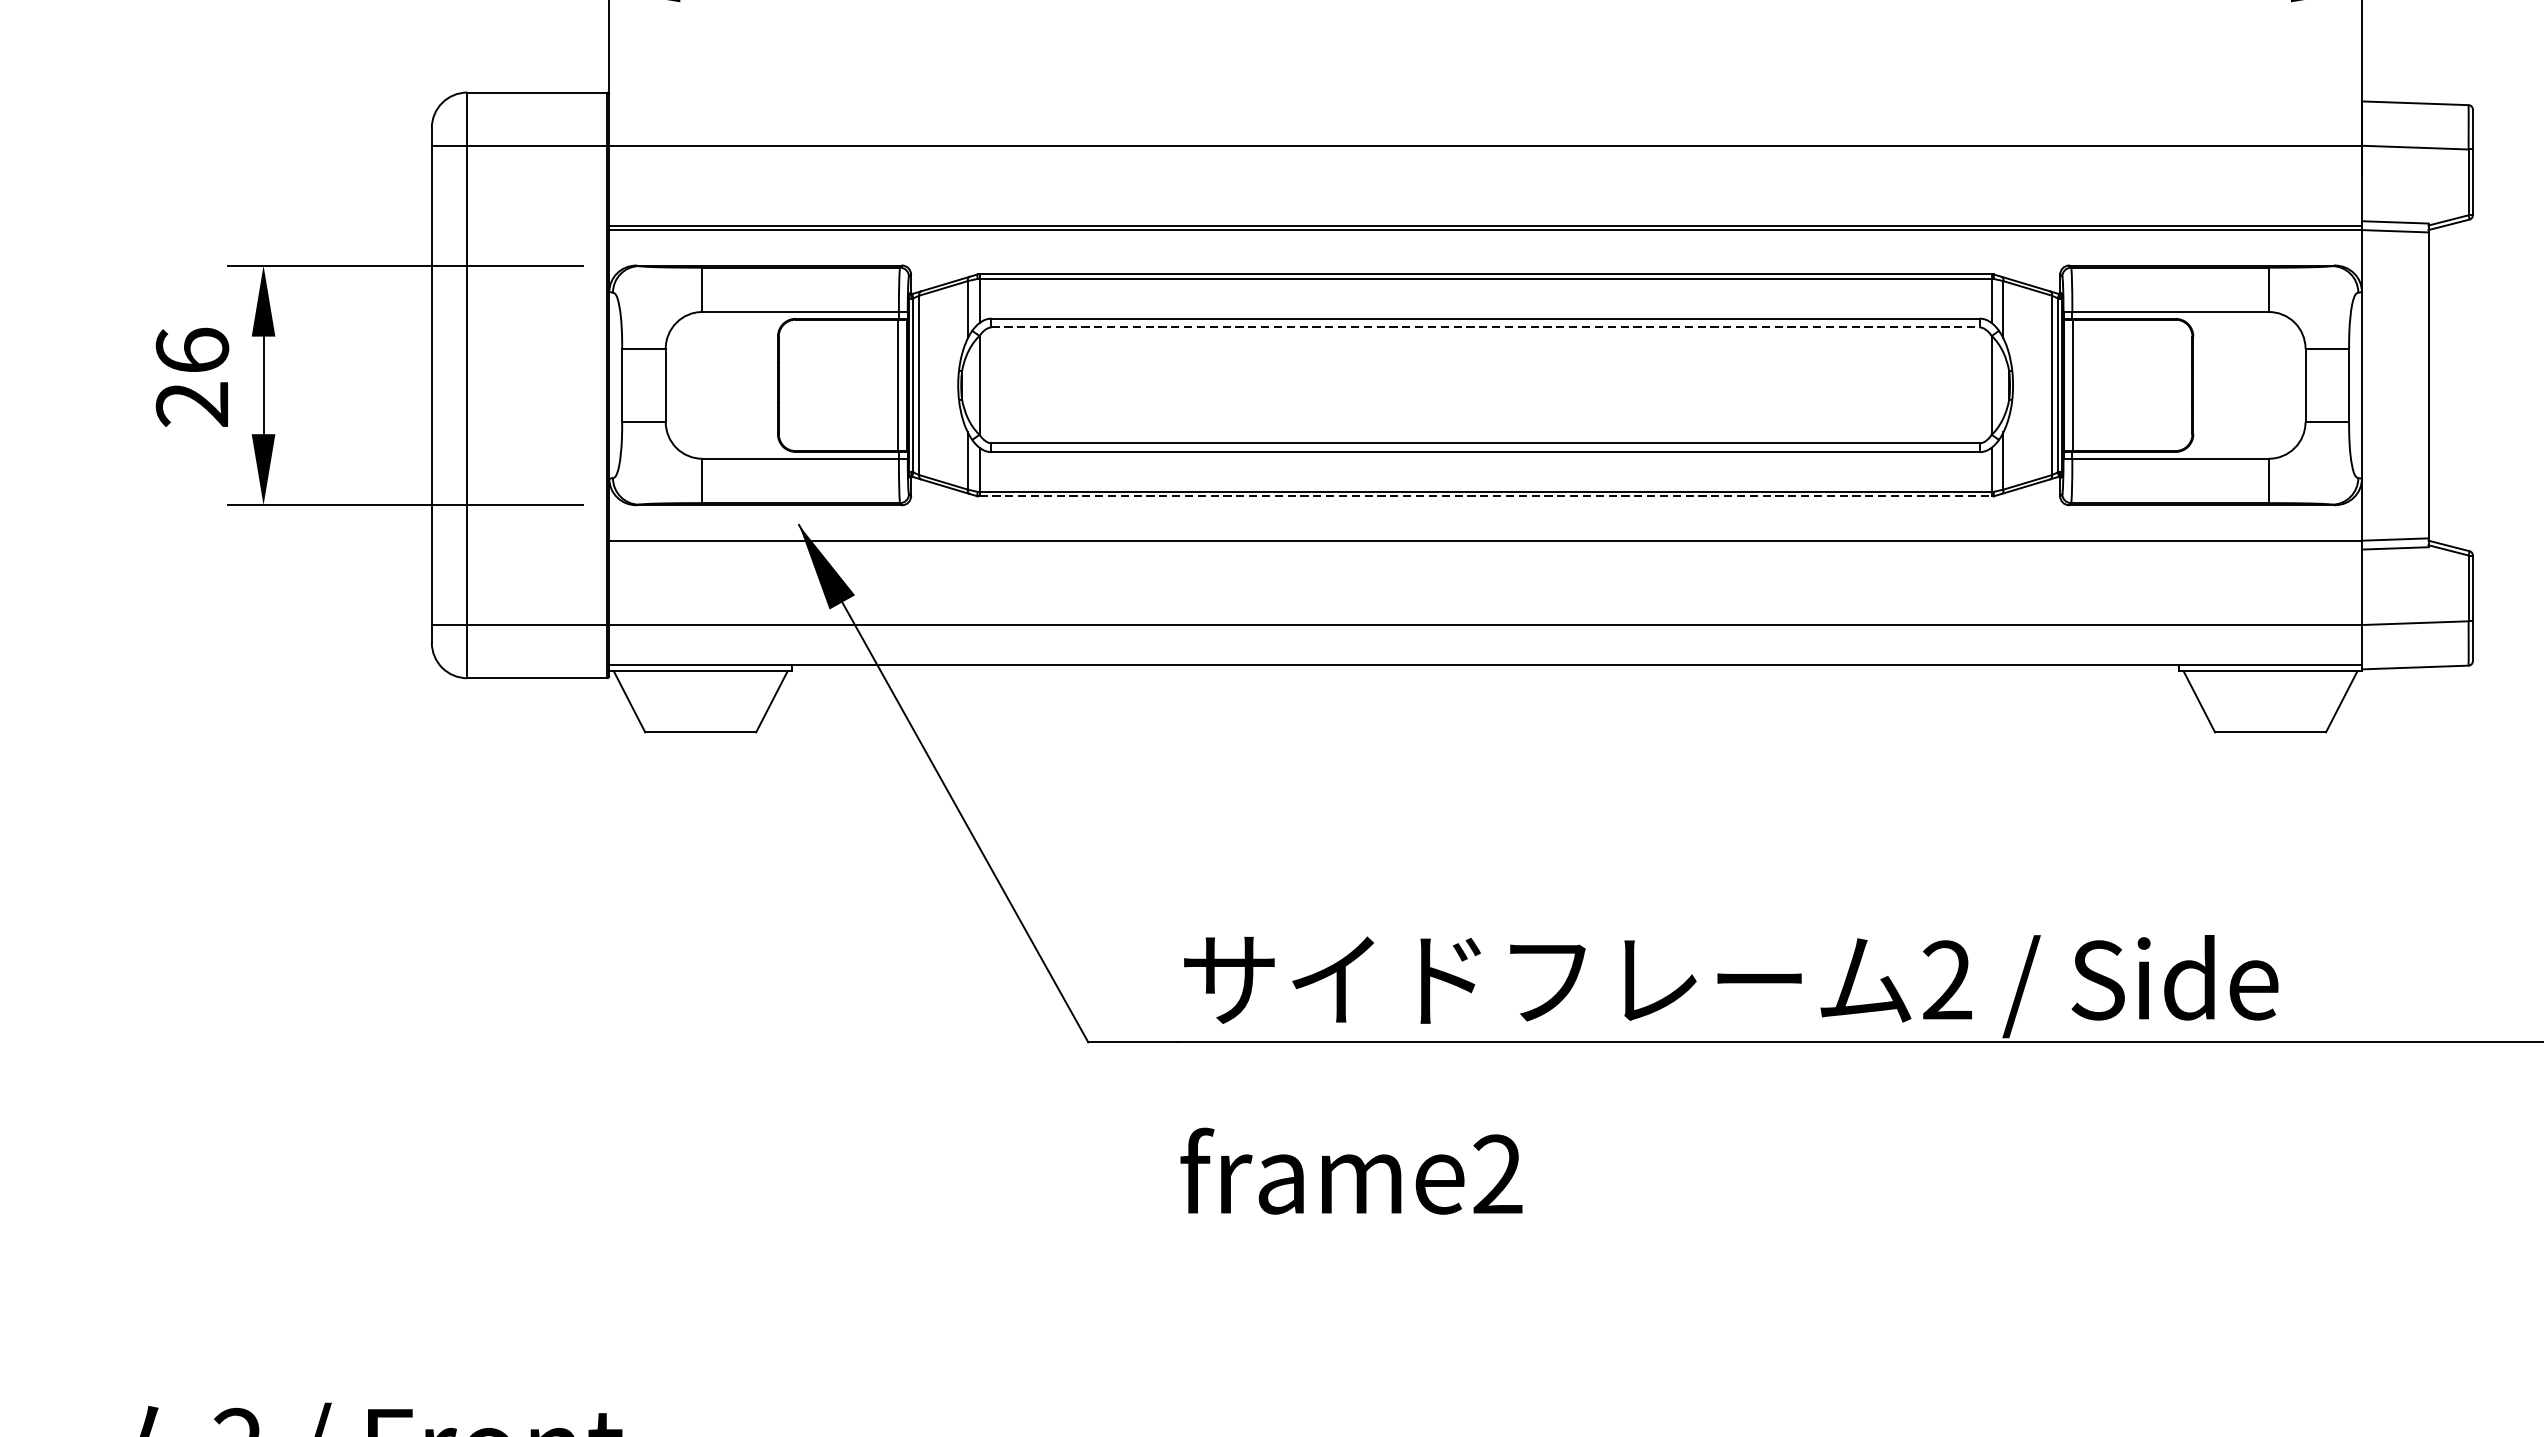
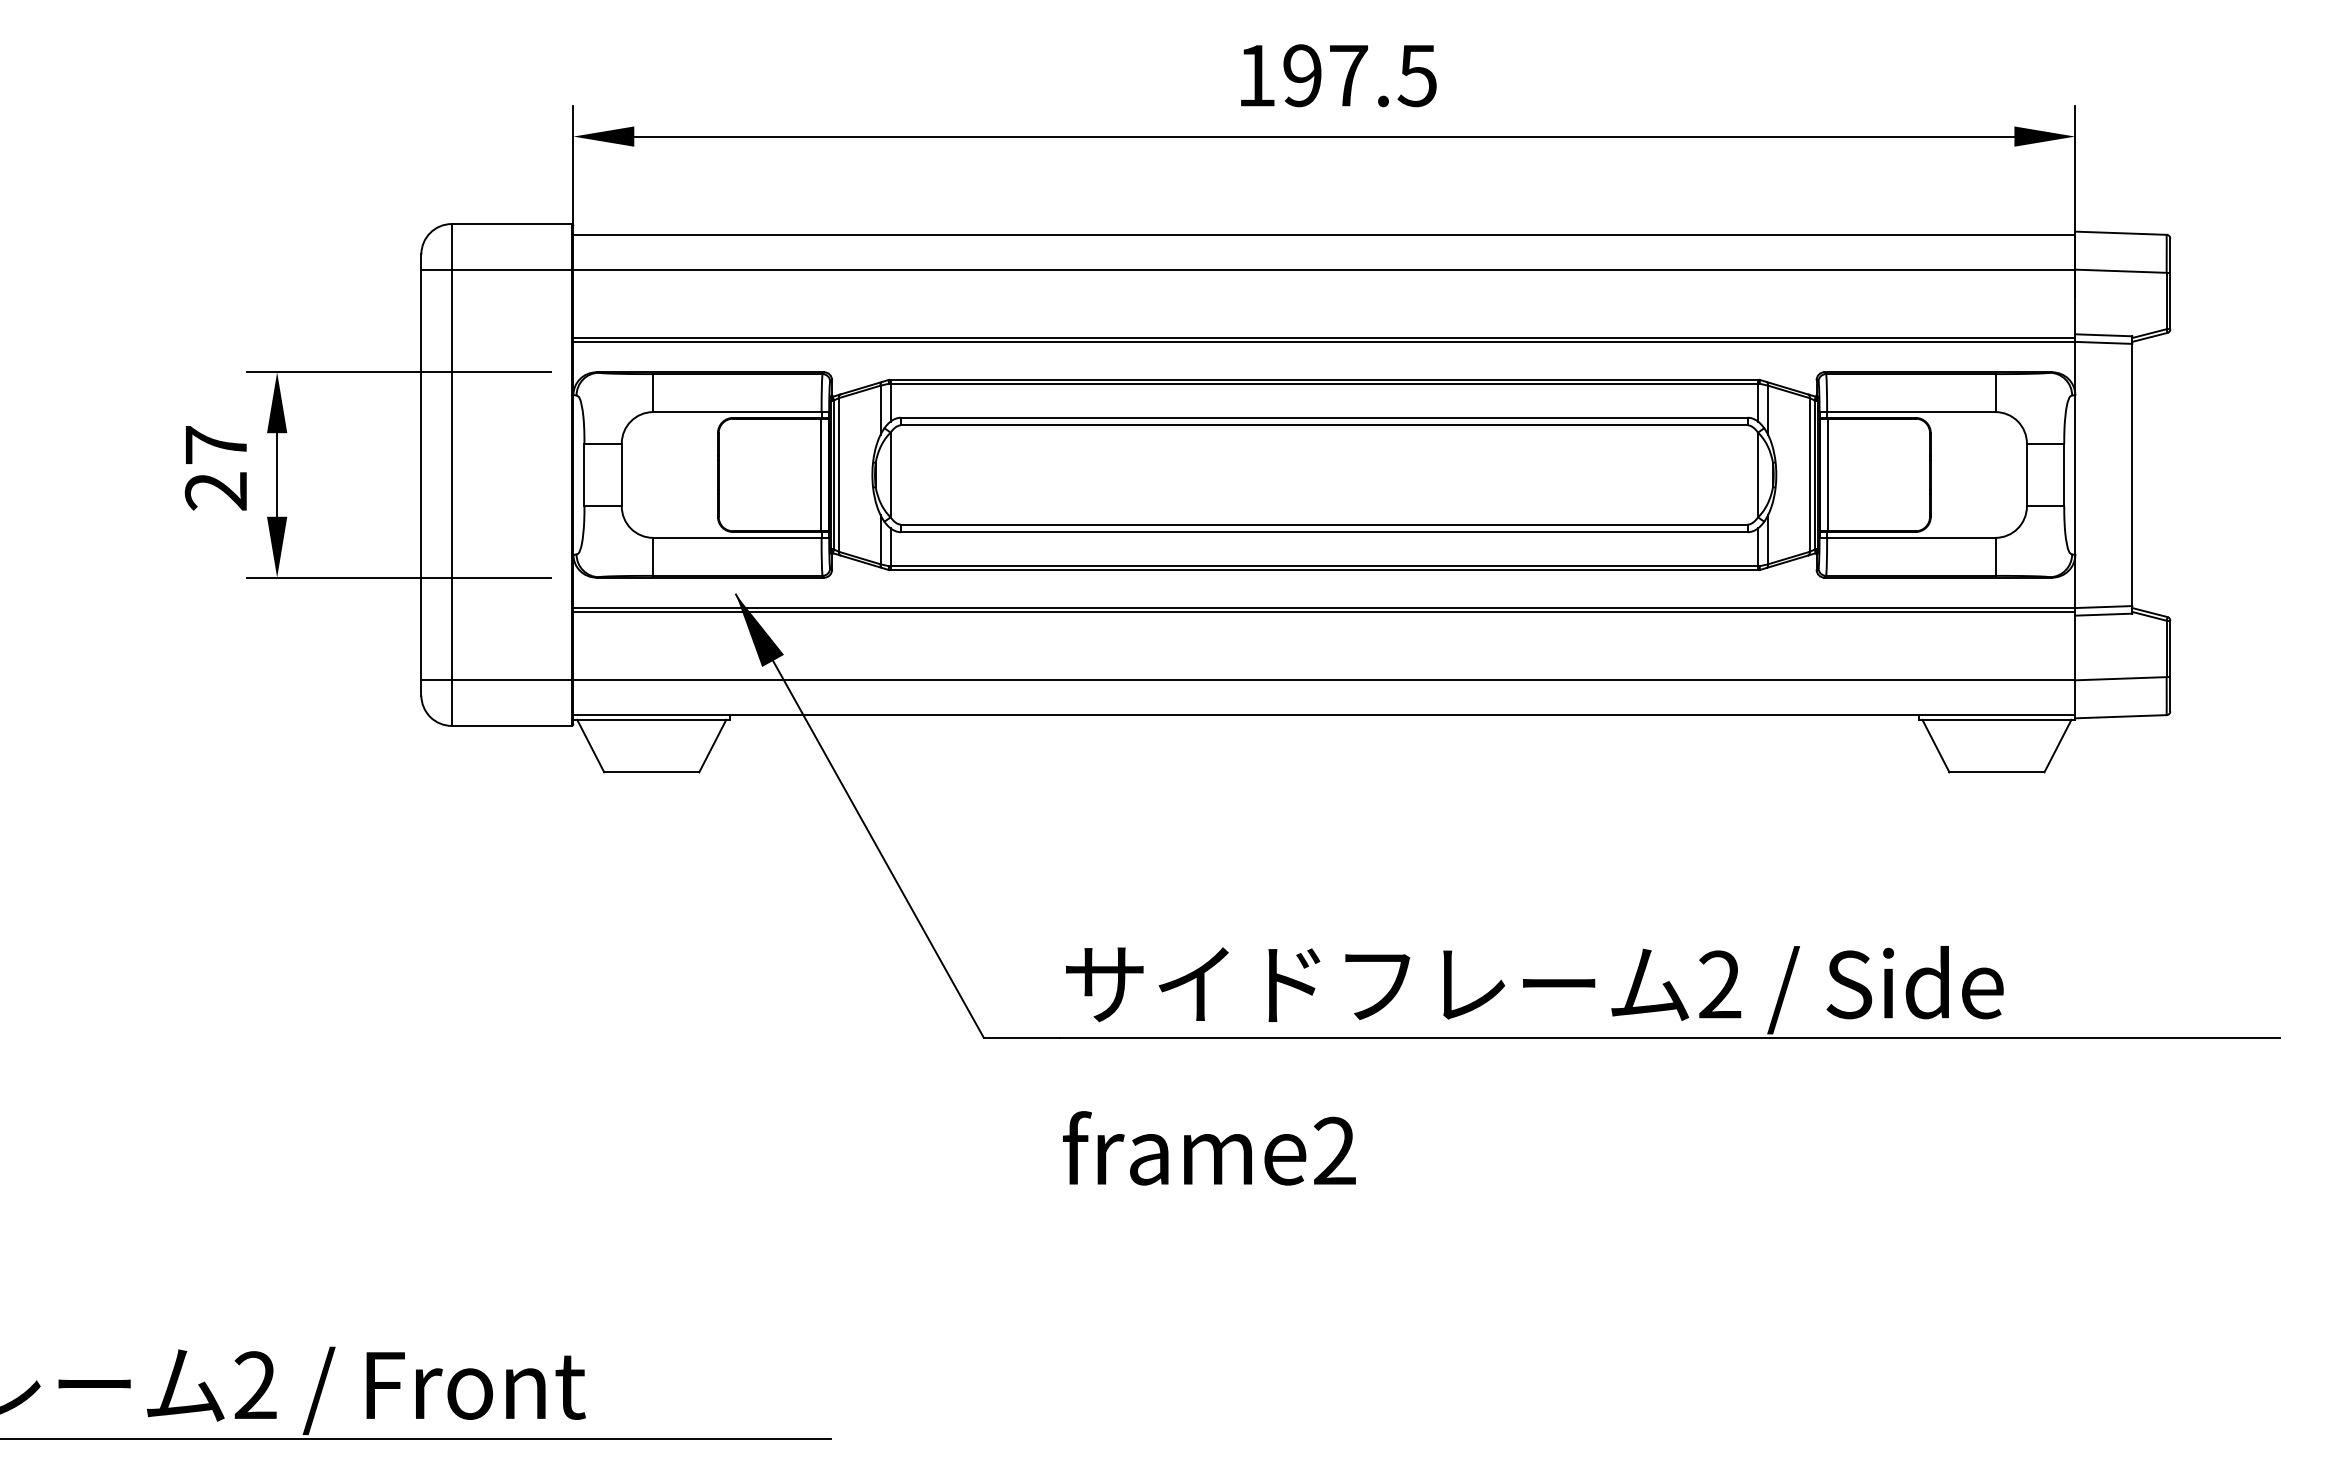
line: (1485, 105) -> (1324, 235), added
line: (1485, 327) -> (1324, 425), dashed -> solid
text: (191, 349) -> (215, 444), 26 -> 27
line: (1485, 496) -> (1324, 570), dashed -> solid
line: (1485, 544) -> (1324, 611), added

